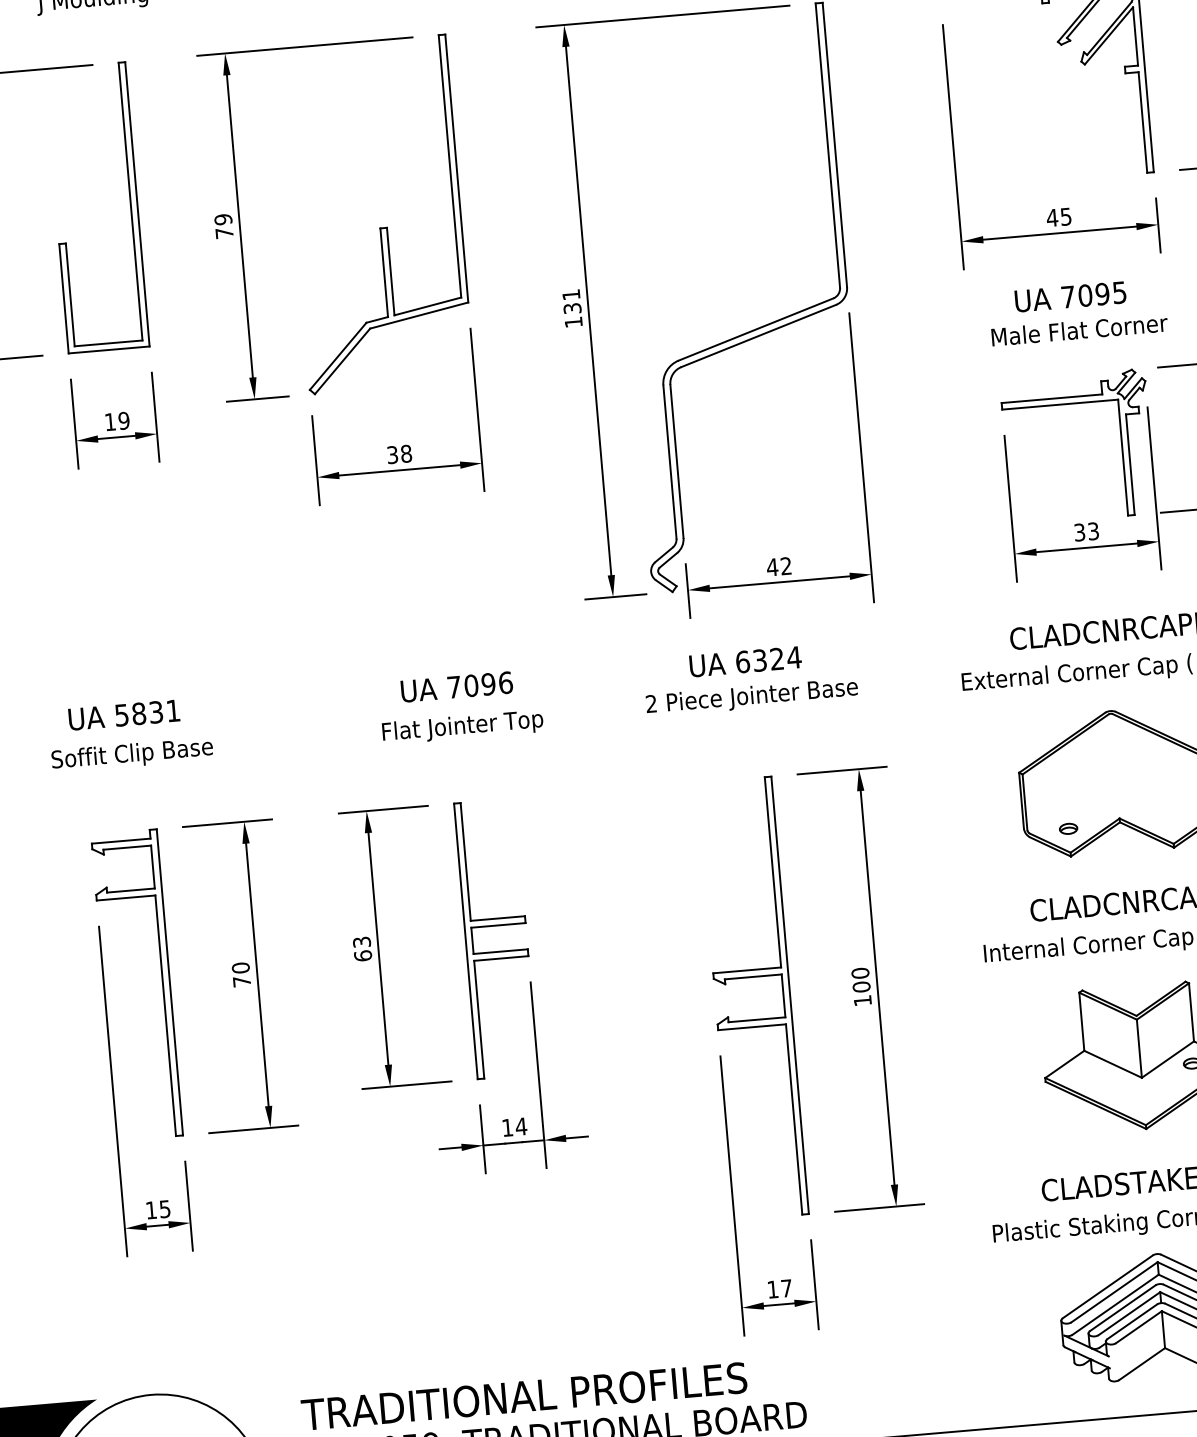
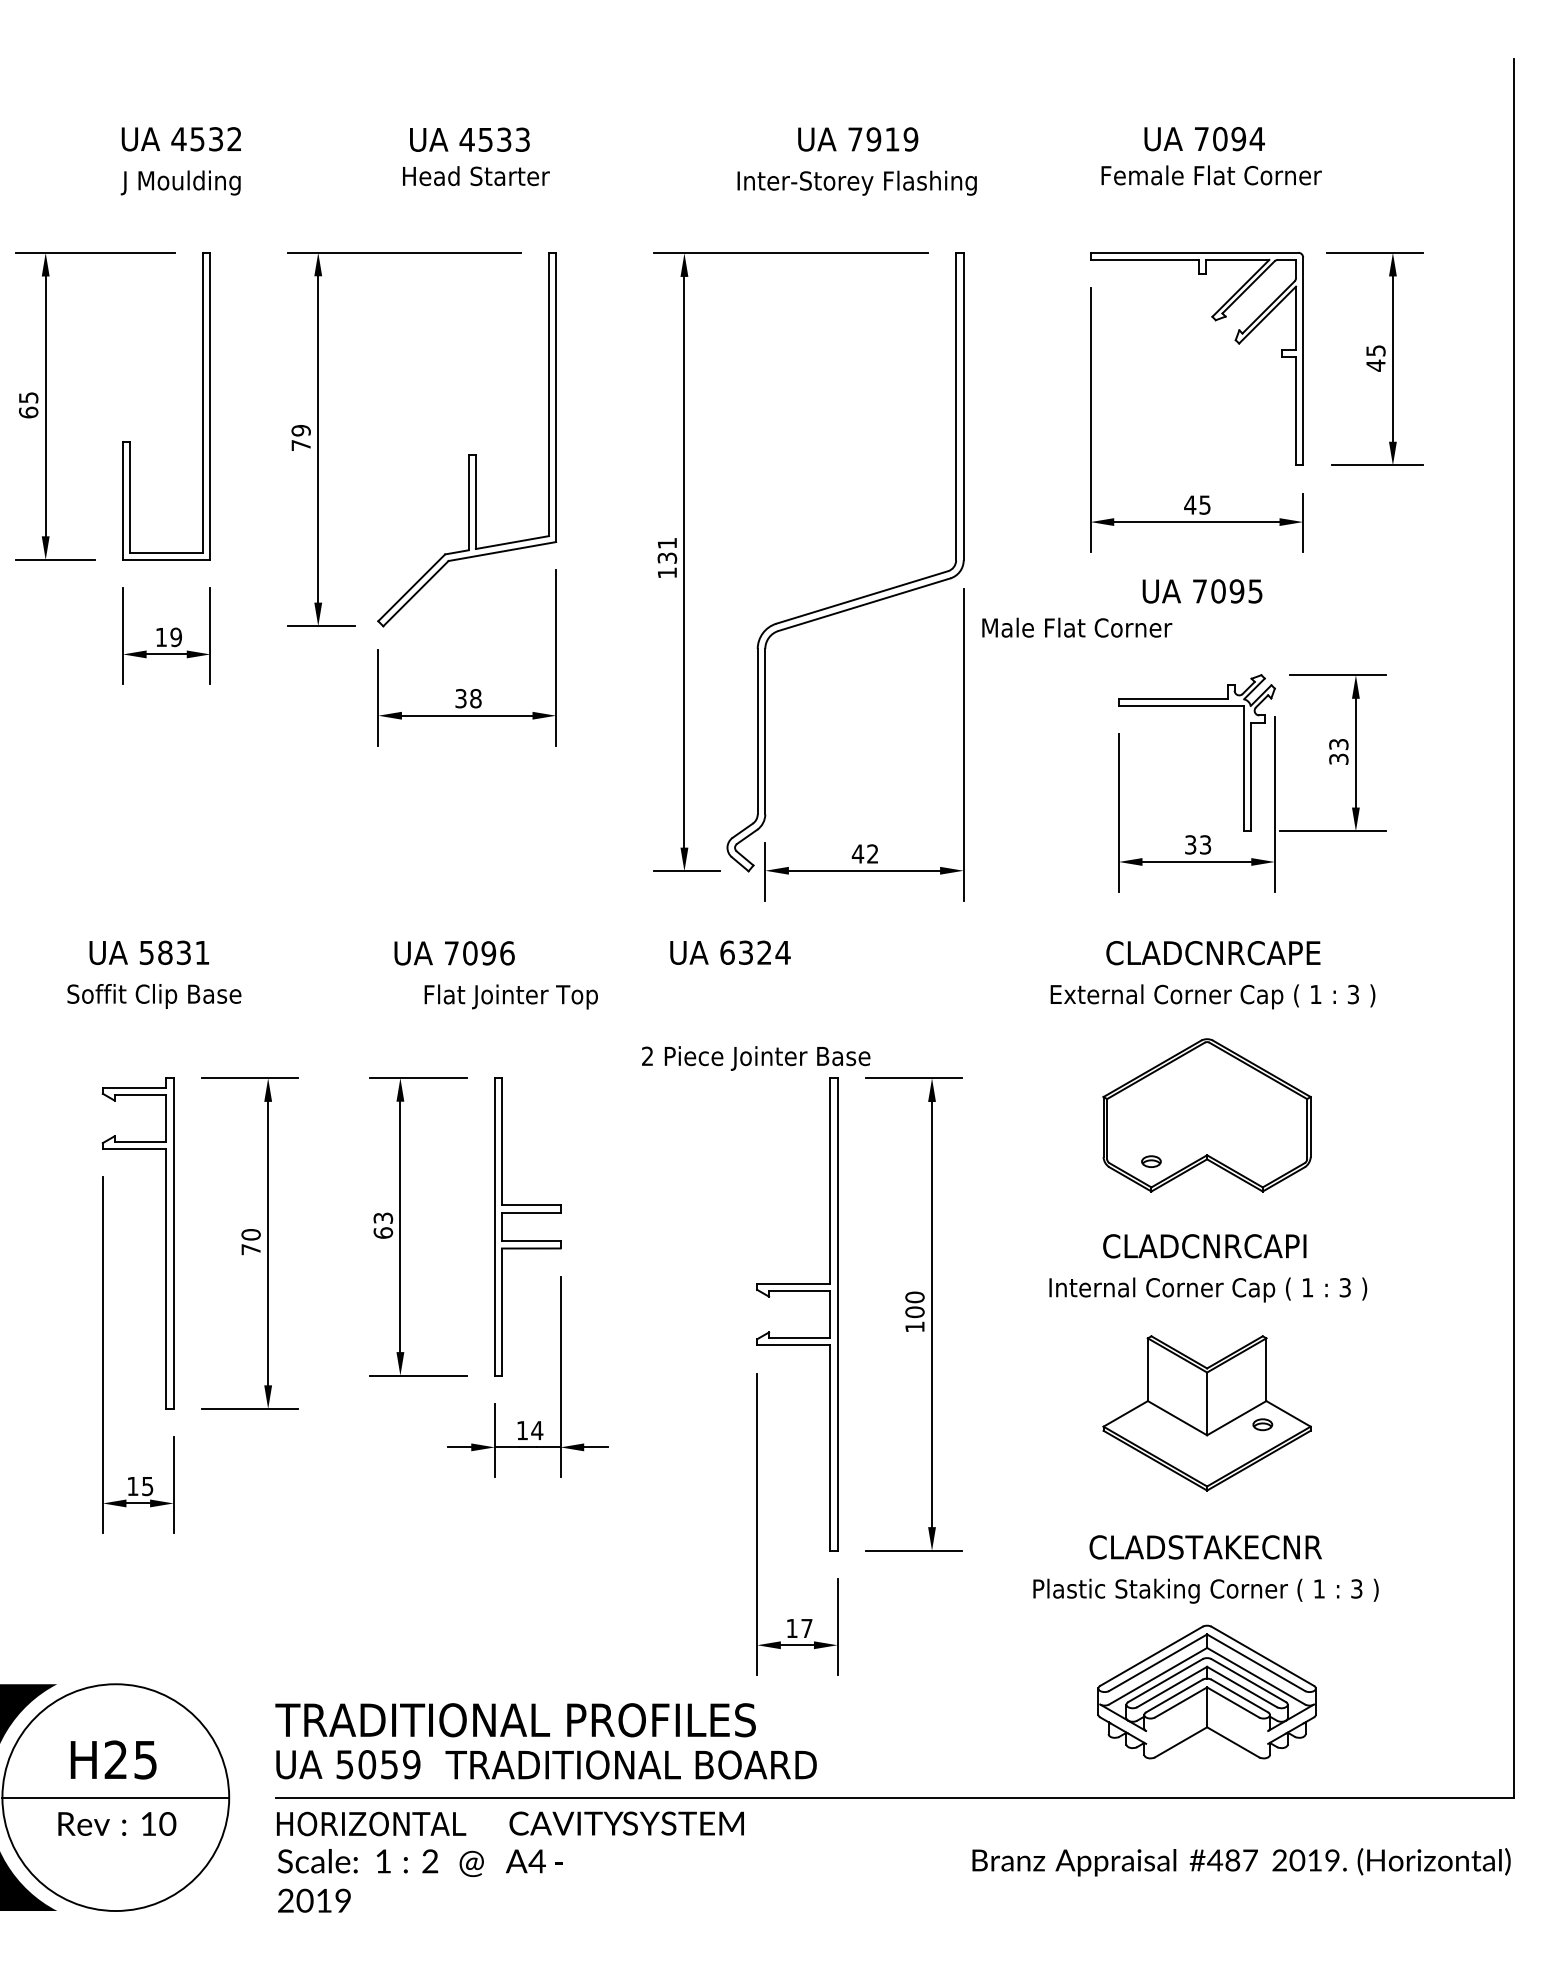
text: (1079, 329) -> (1077, 627), moved
text: (745, 661) -> (730, 952), moved
text: (456, 687) -> (454, 953), moved
text: (752, 697) -> (756, 1058), moved

